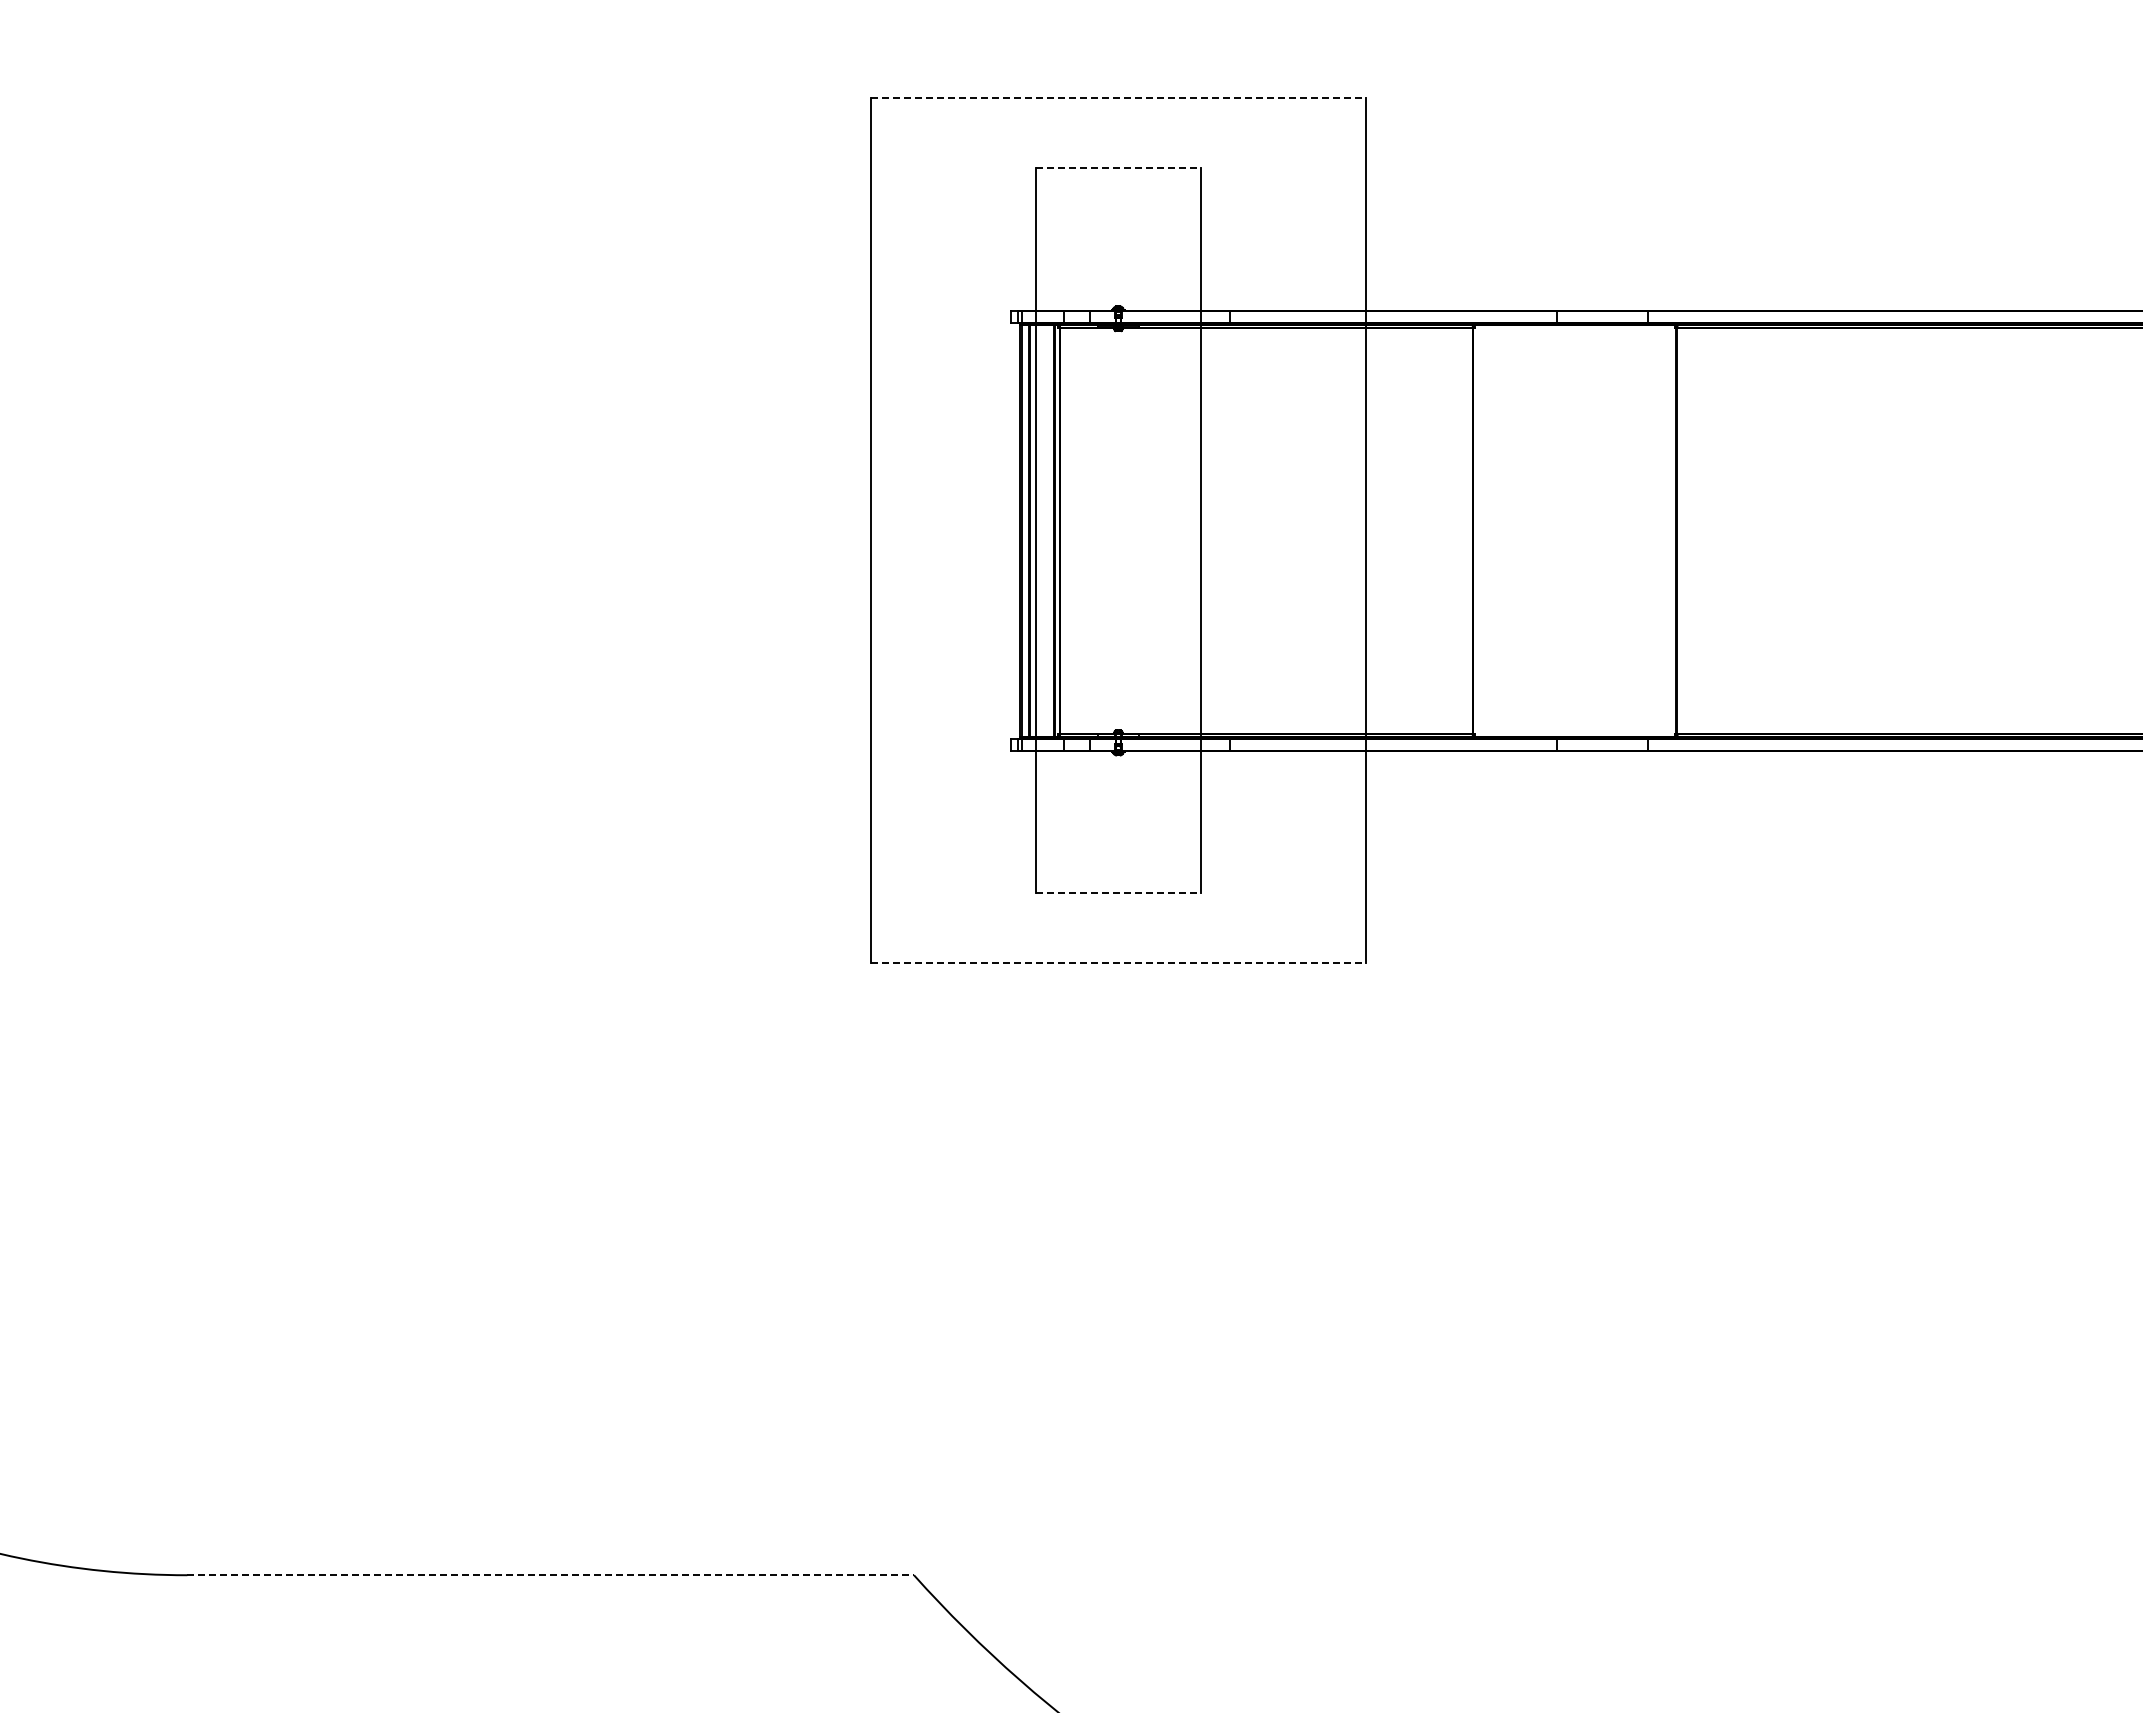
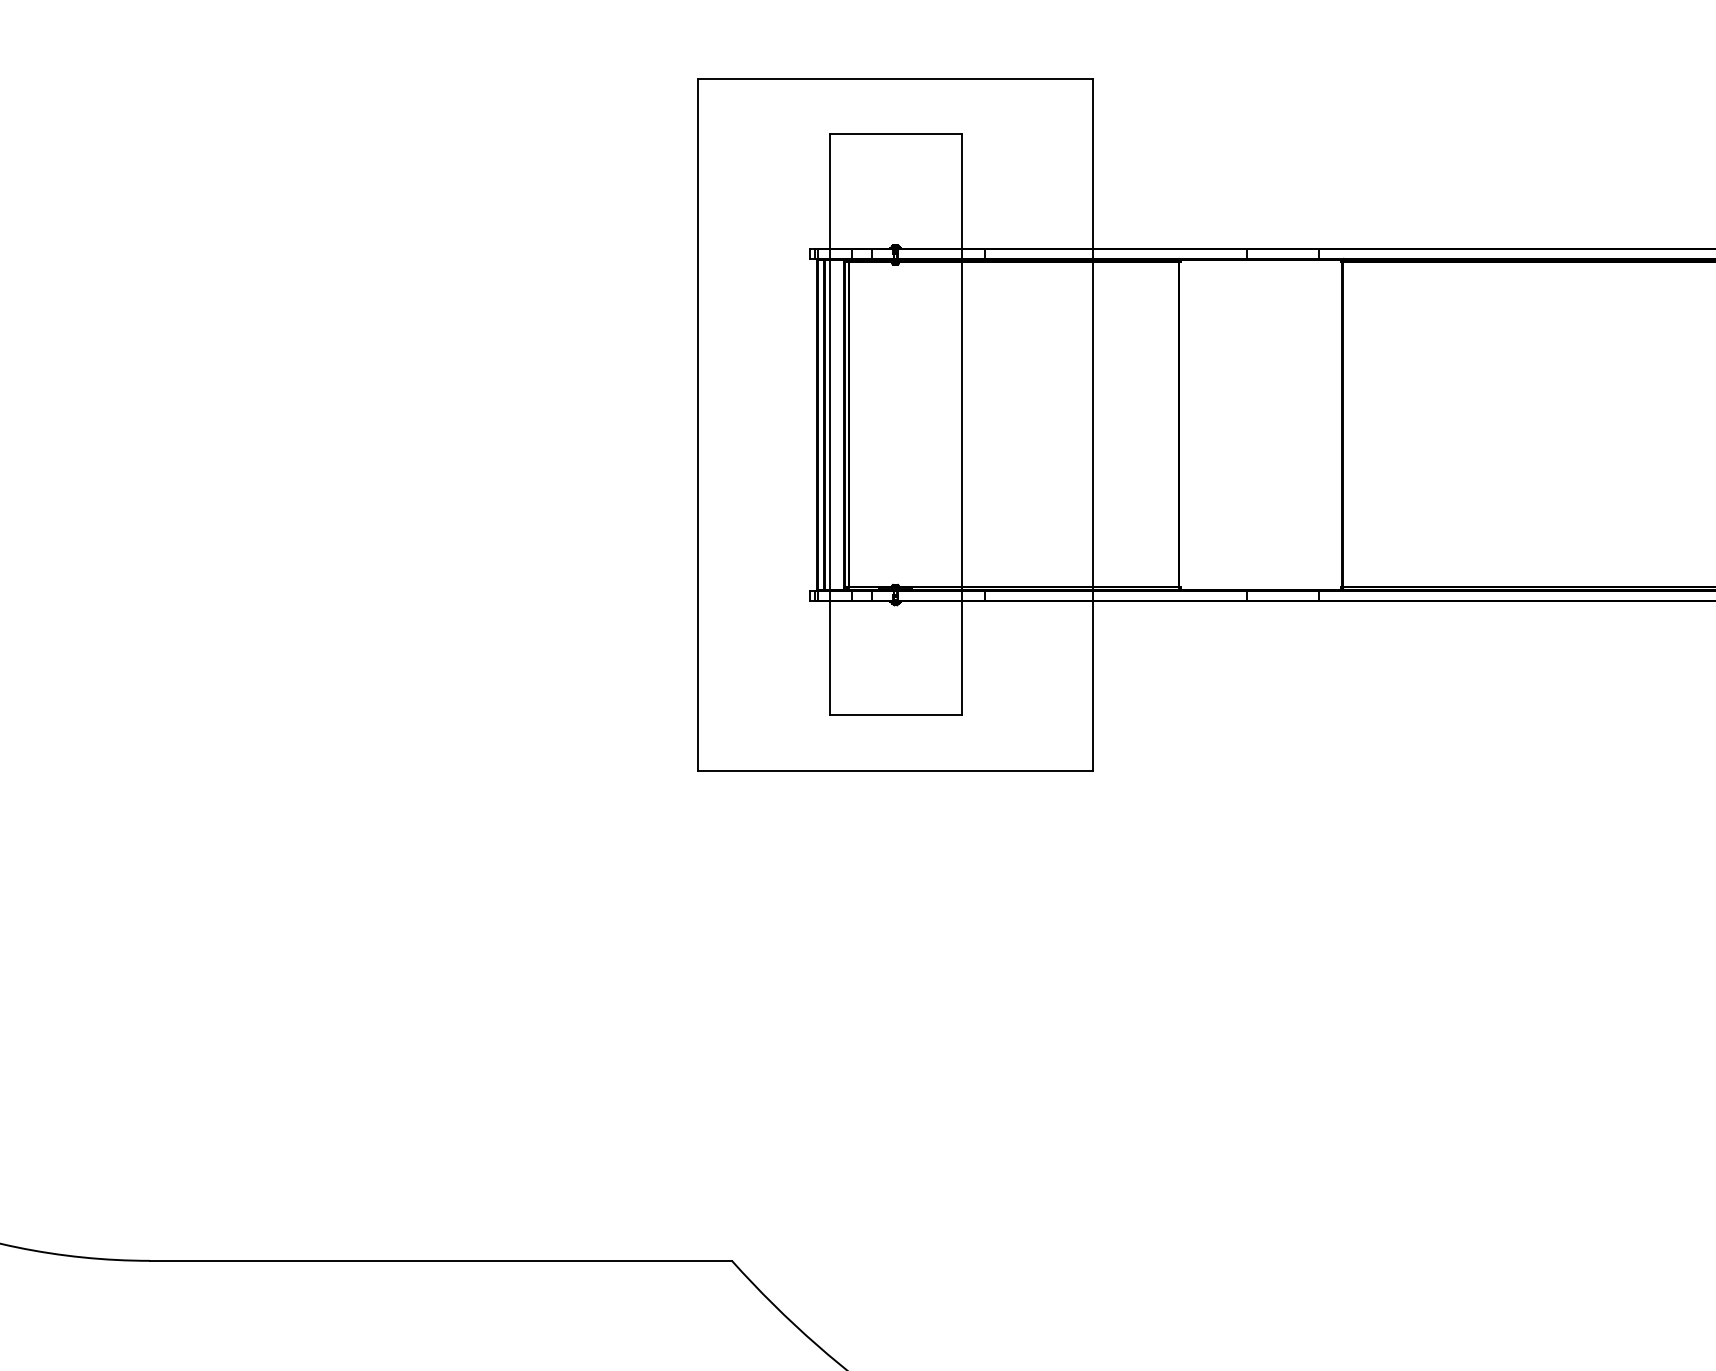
line: (1118, 98) -> (895, 78), dashed -> solid
line: (1118, 167) -> (895, 133), dashed -> solid
line: (1118, 893) -> (895, 715), dashed -> solid
line: (1118, 963) -> (895, 771), dashed -> solid
line: (551, 1575) -> (441, 1261), dashed -> solid

